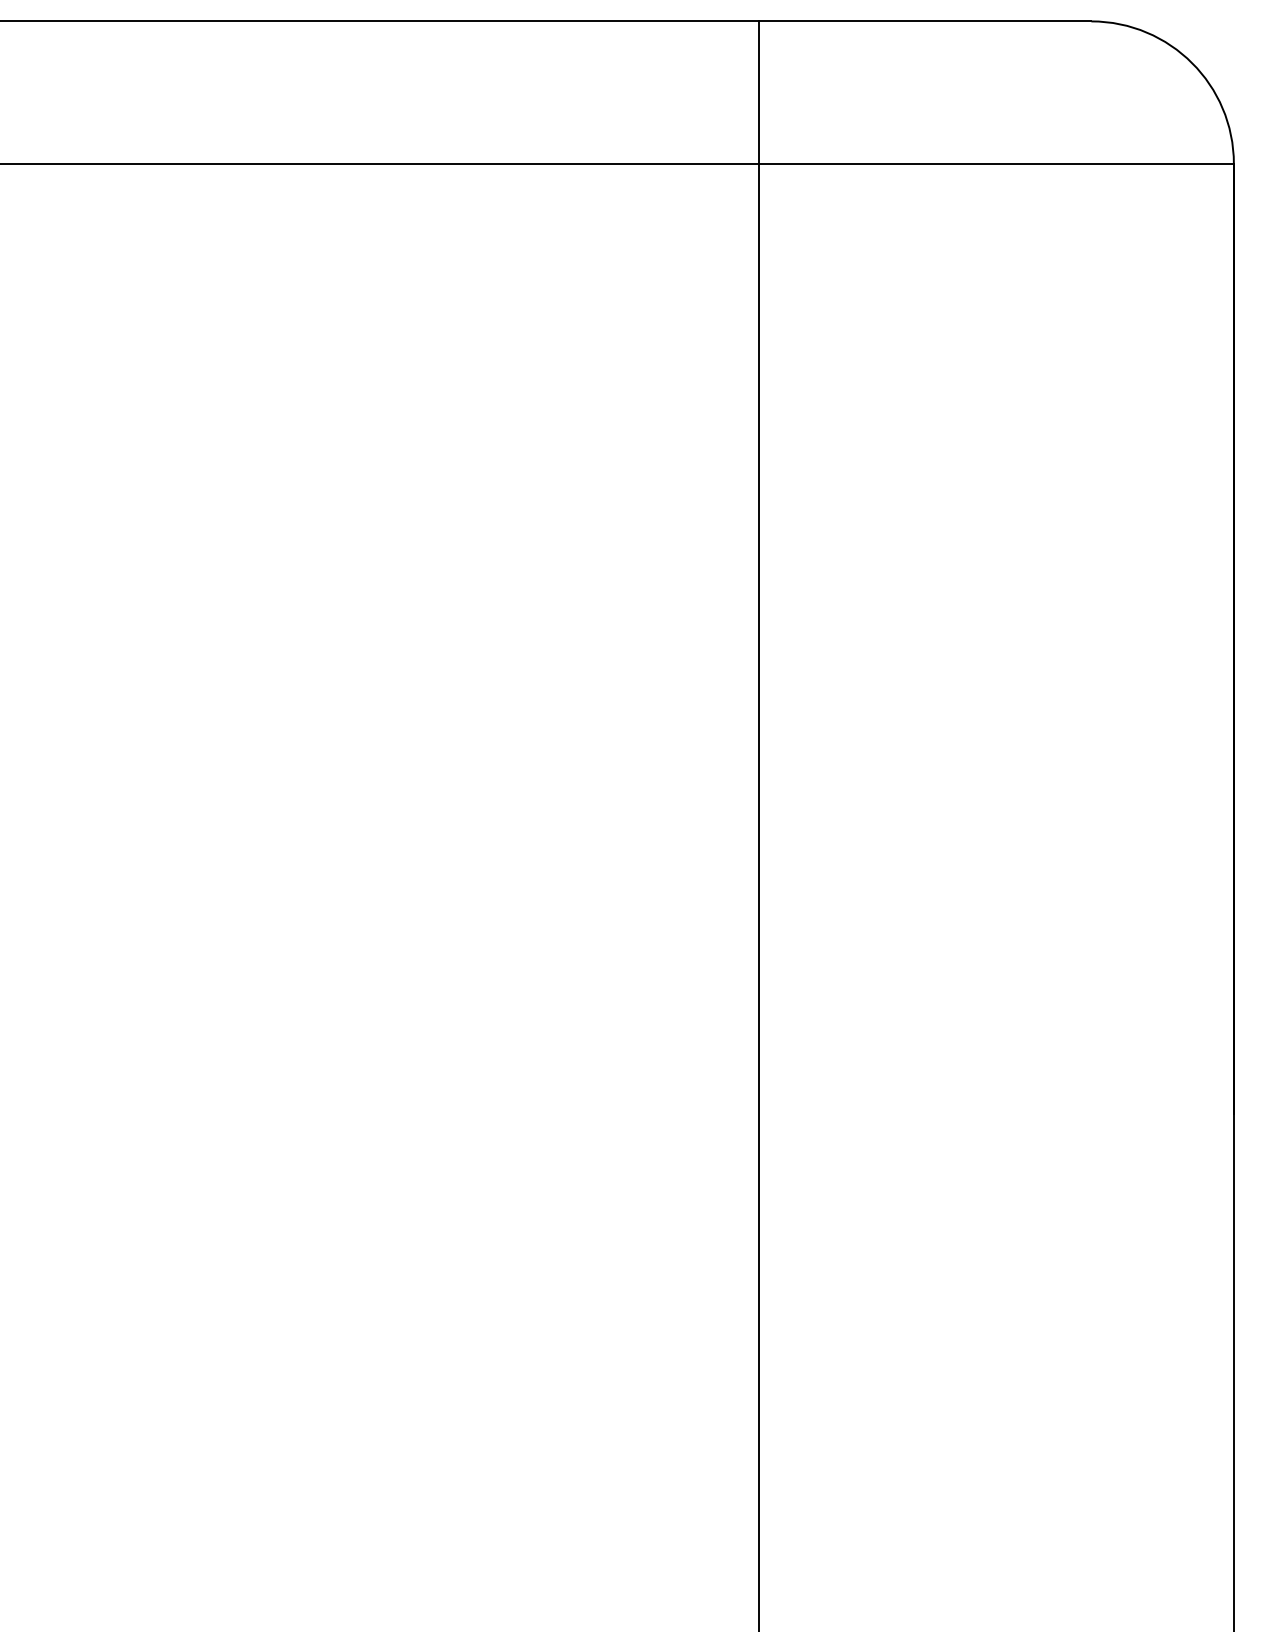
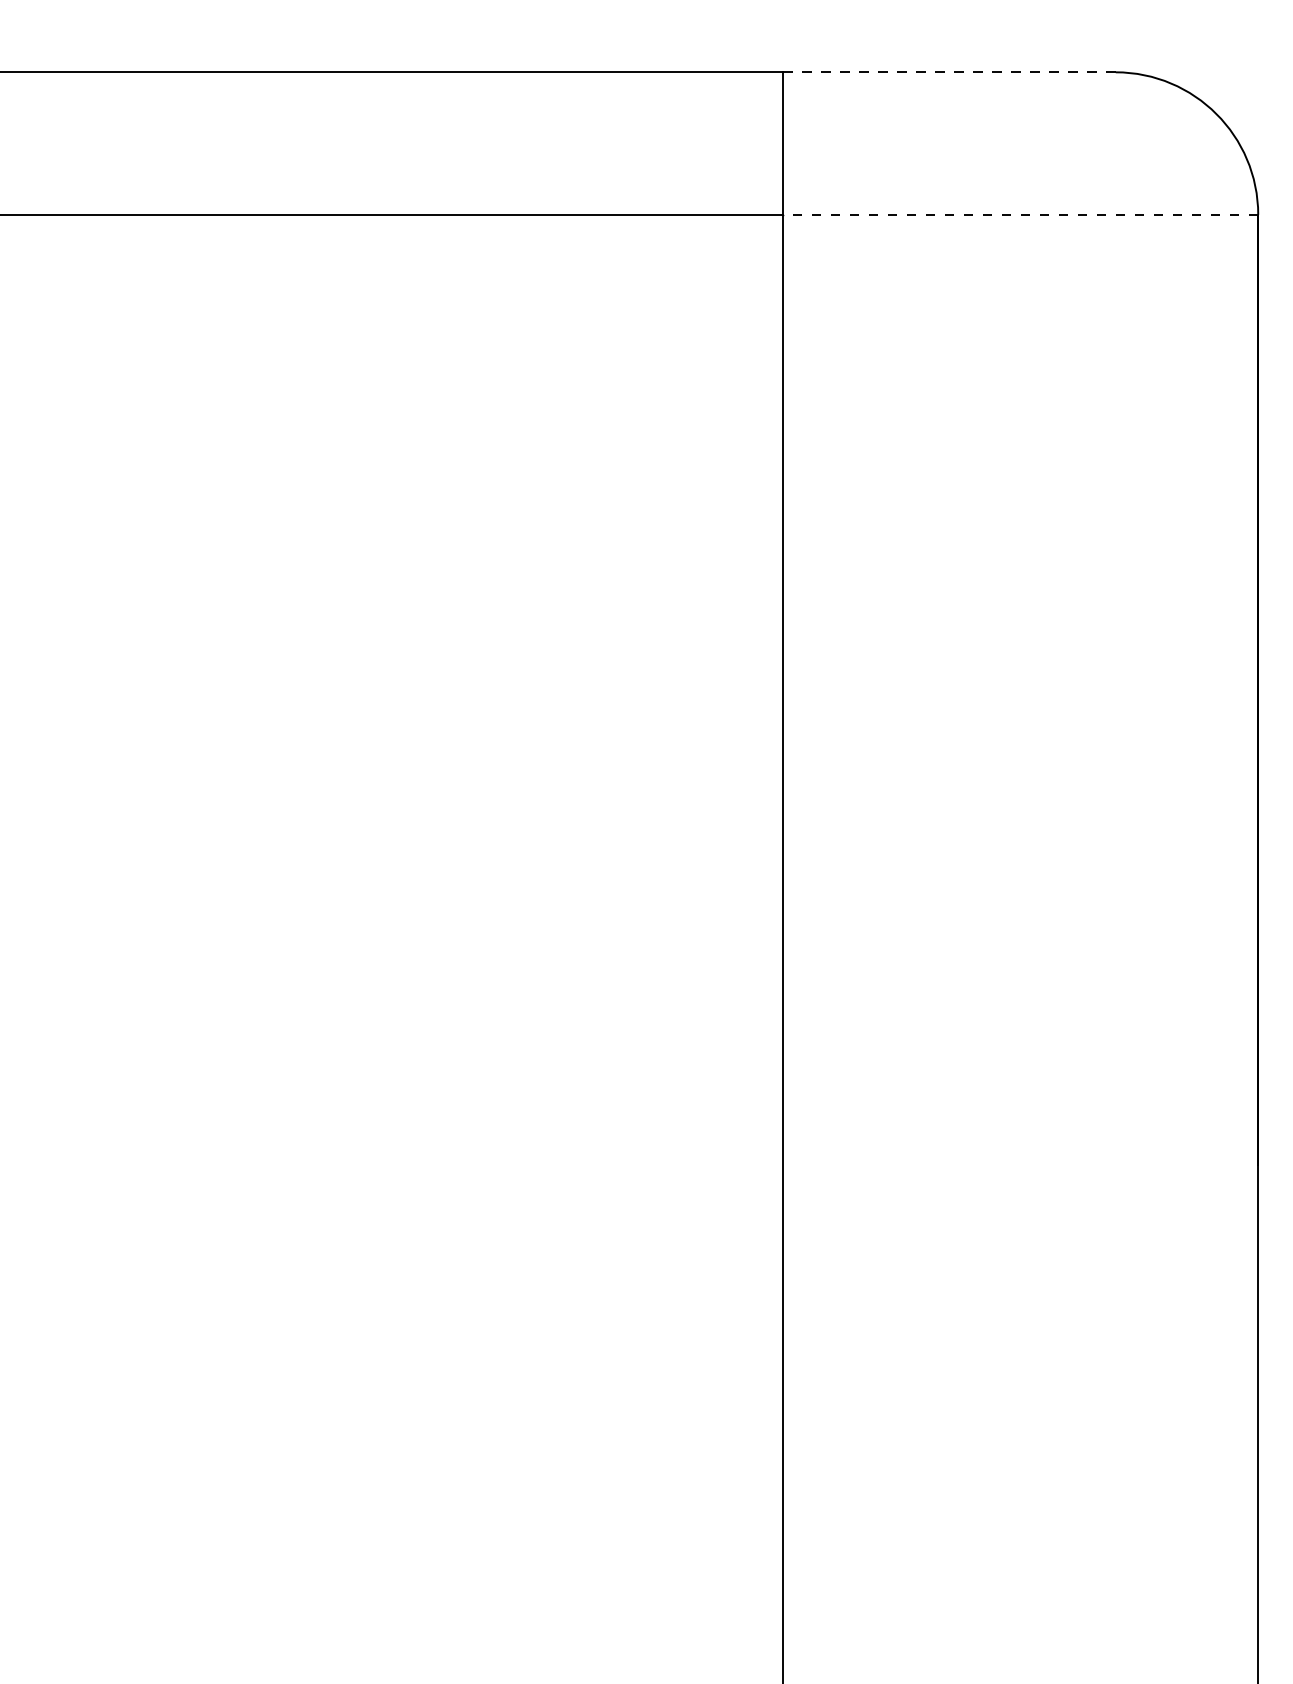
line: (926, 21) -> (950, 72), solid -> dashed
line: (996, 163) -> (1020, 214), solid -> dashed

